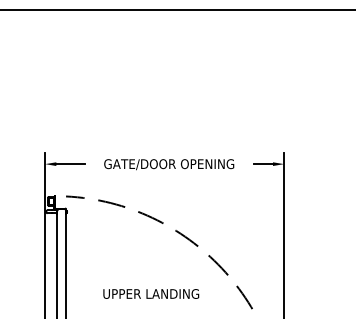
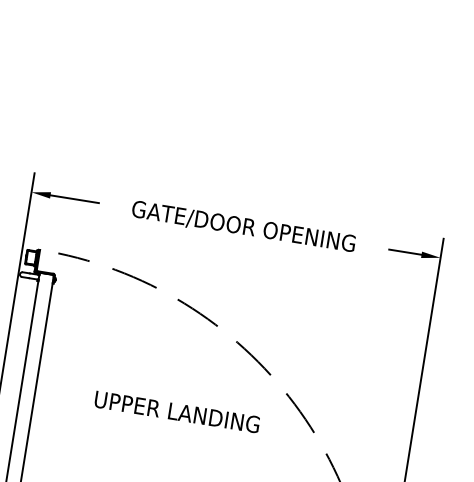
text: (151, 293) -> (177, 411), moved

